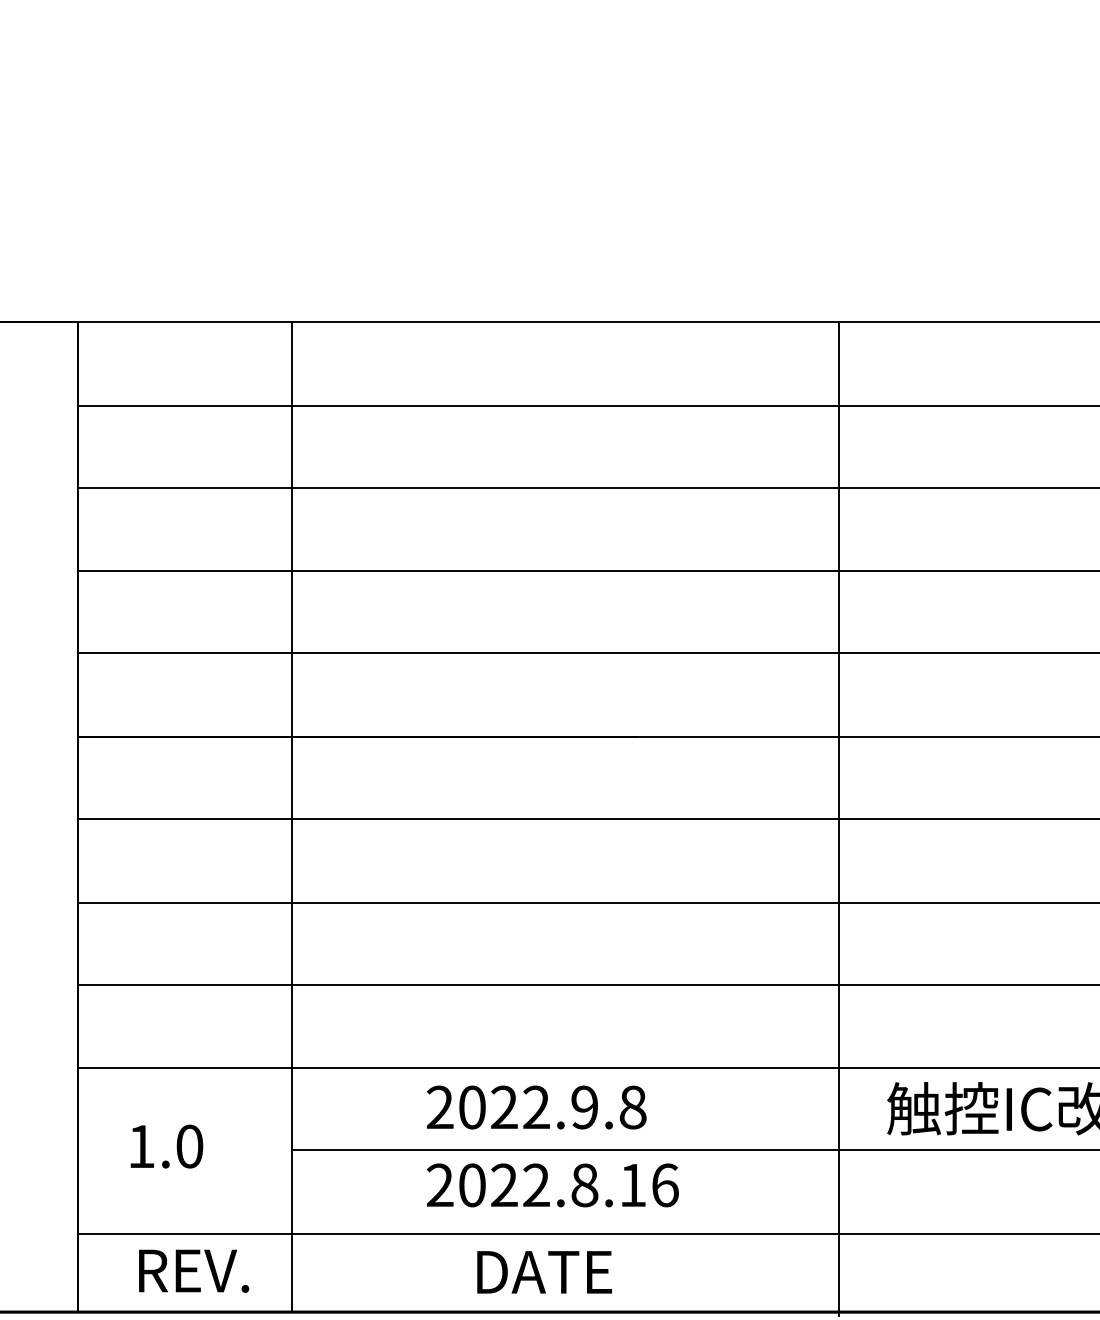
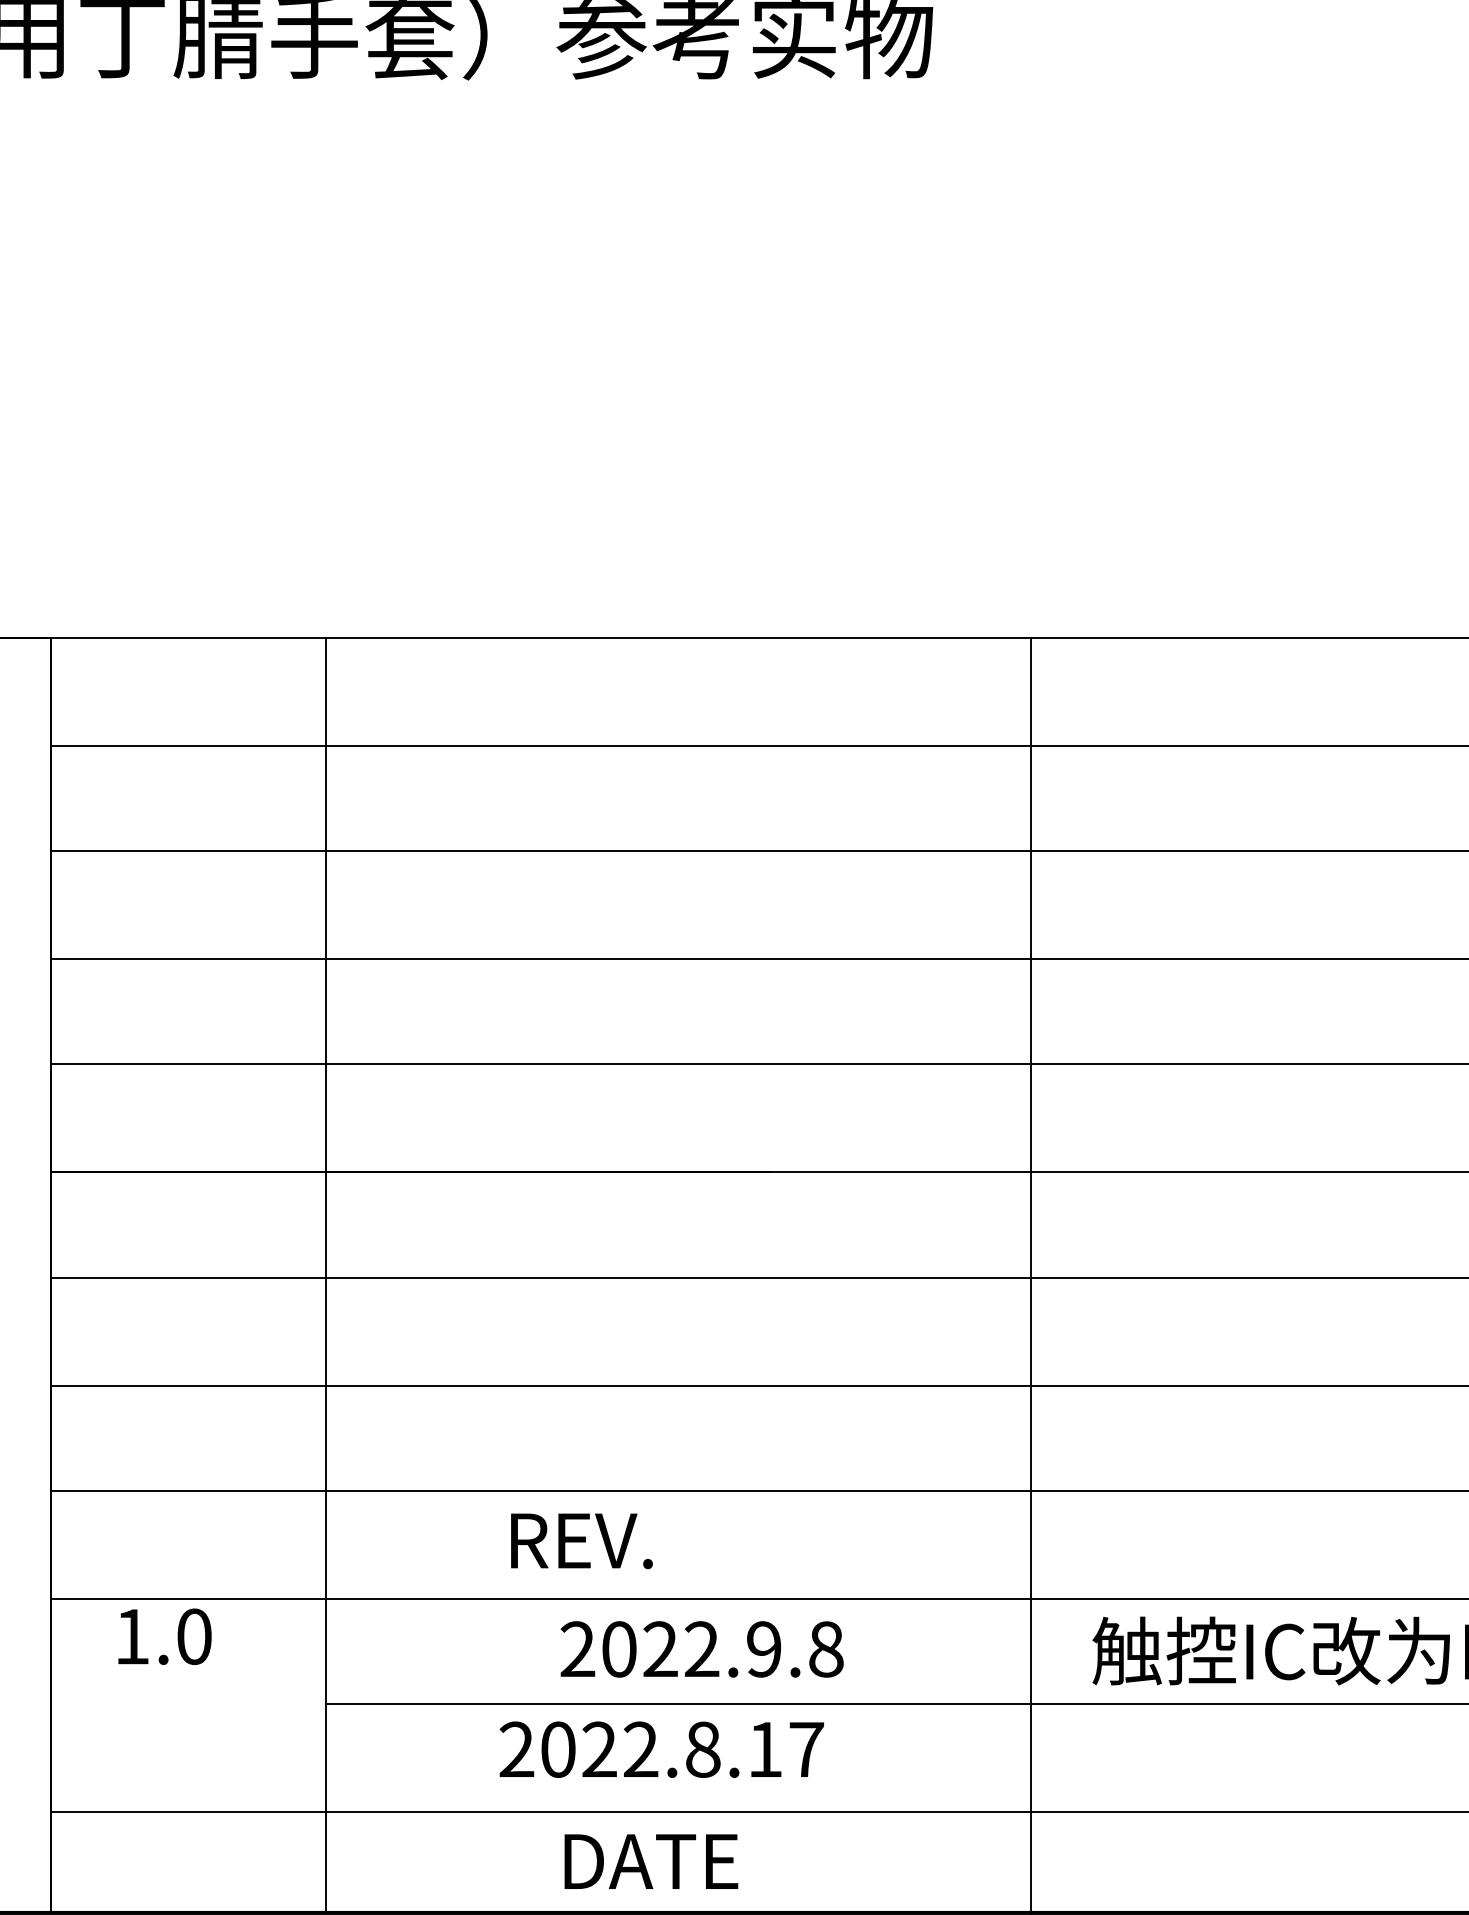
text: (536, 1107) -> (701, 1649), moved
text: (166, 1146) -> (164, 1636), moved
text: (665, 1185) -> (806, 1749), 2022.8.16 -> 2022.8.17
text: (193, 1271) -> (581, 1541), moved

